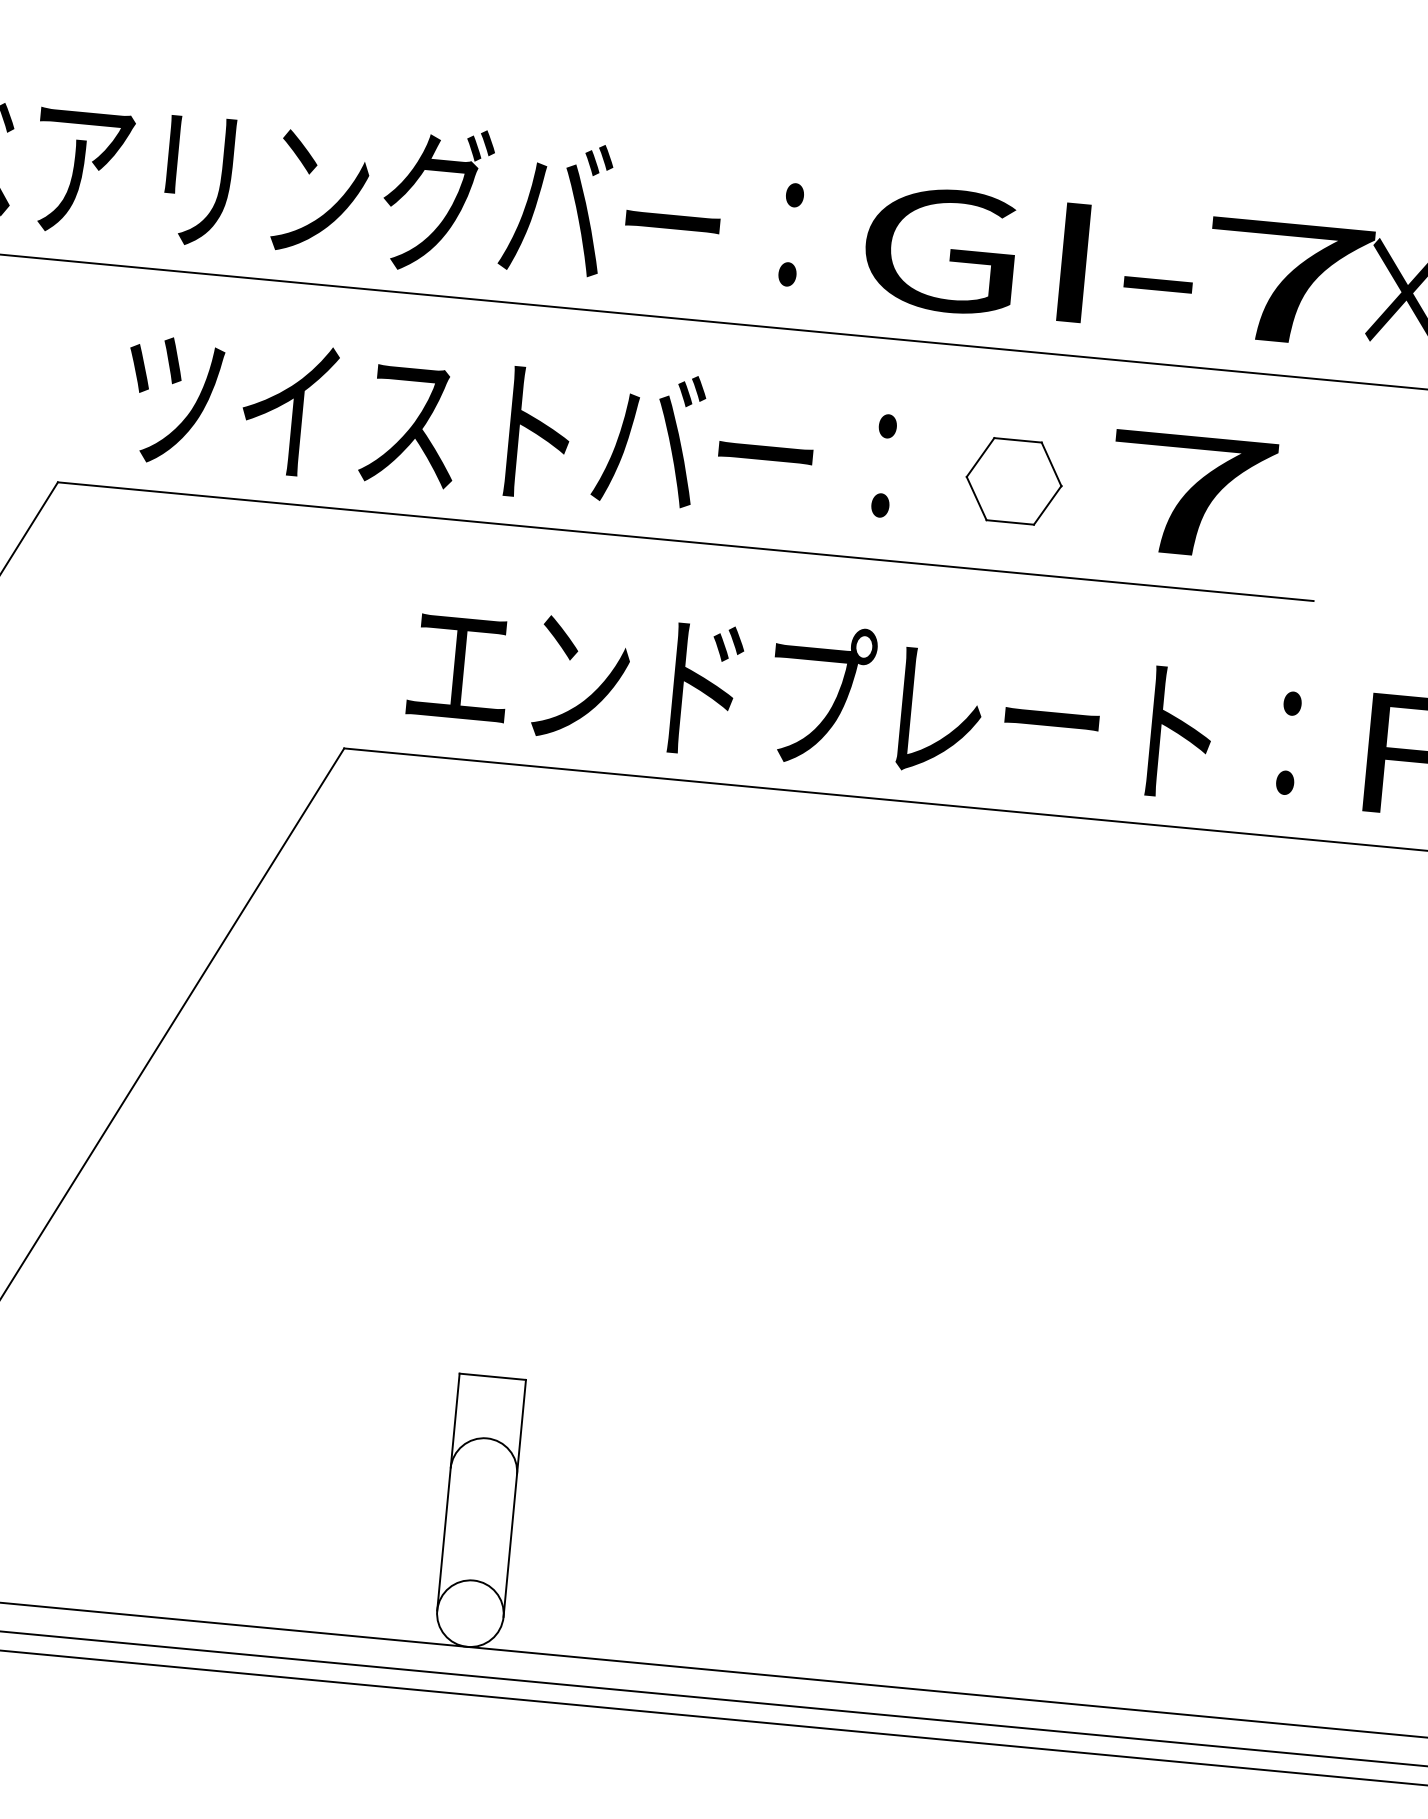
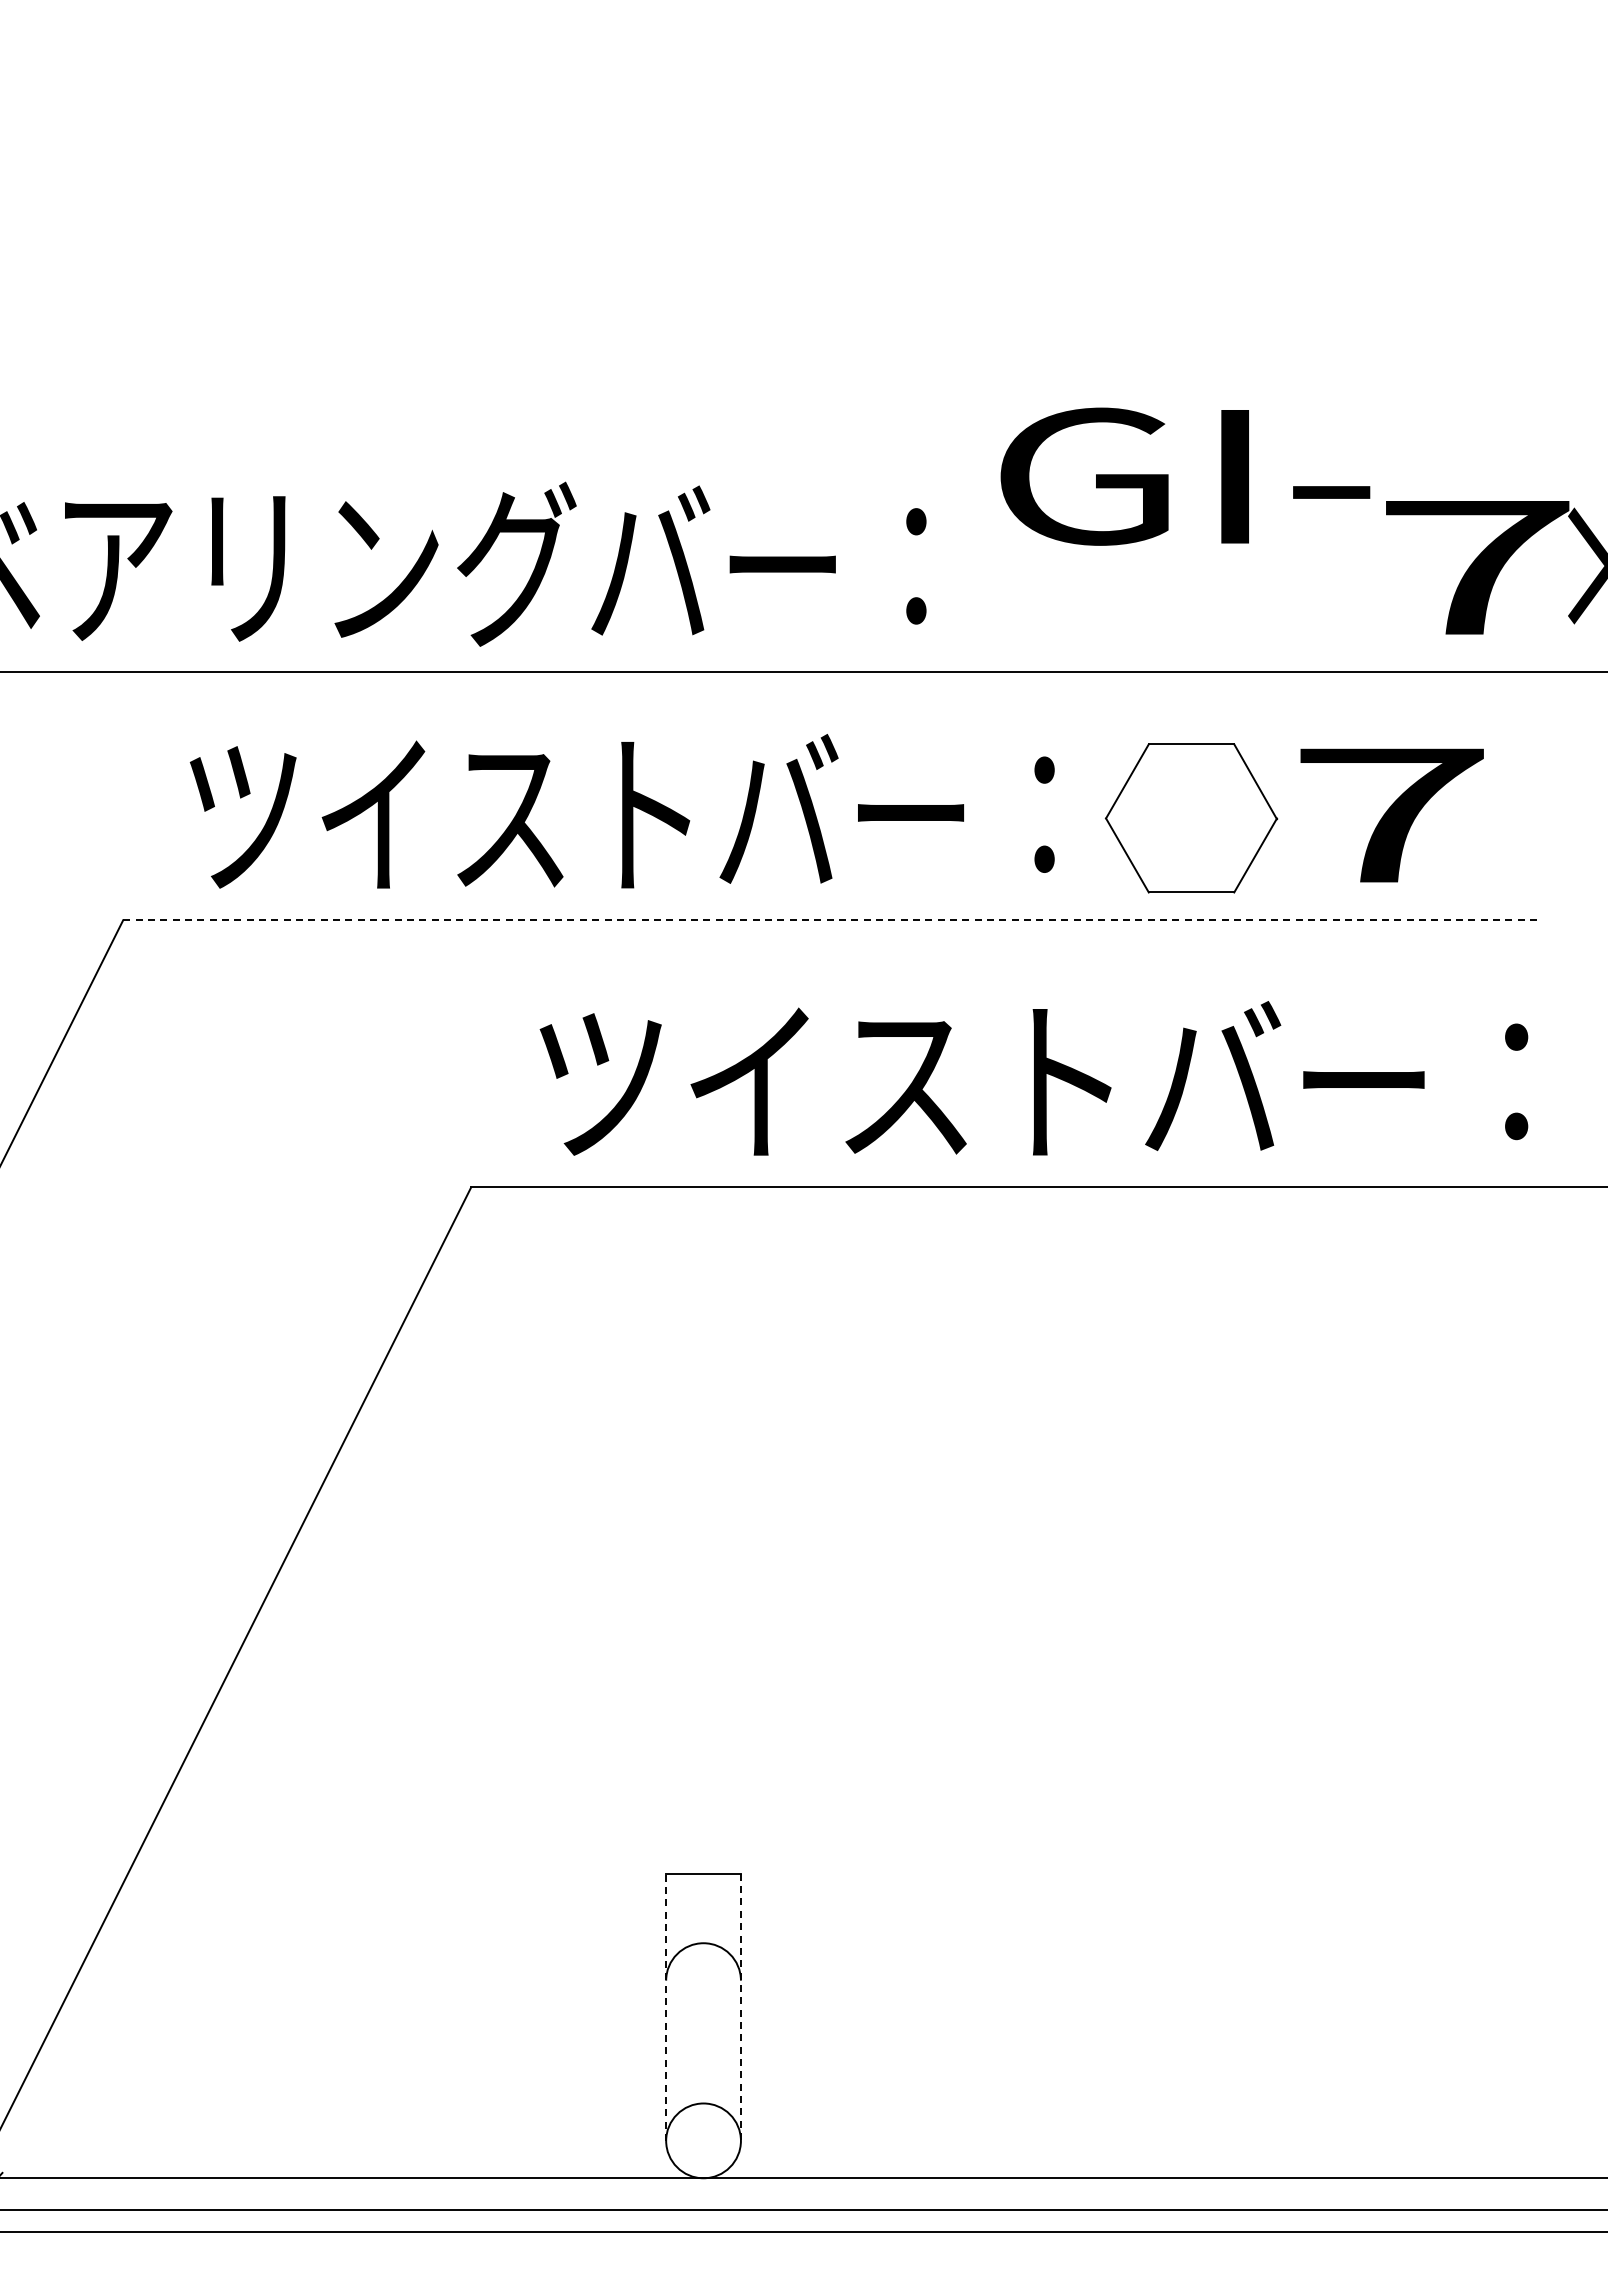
text: (1029, 258) -> (1185, 476), moved
part: (1014, 480) -> (1191, 817), size x1.6
line: (685, 541) -> (830, 920), solid -> dashed
text: (854, 698) -> (1035, 1077), エンドプレート： -> ツイストバー：
line: (448, 1492) -> (666, 2007), solid -> dashed
line: (514, 1498) -> (740, 2007), solid -> dashed

